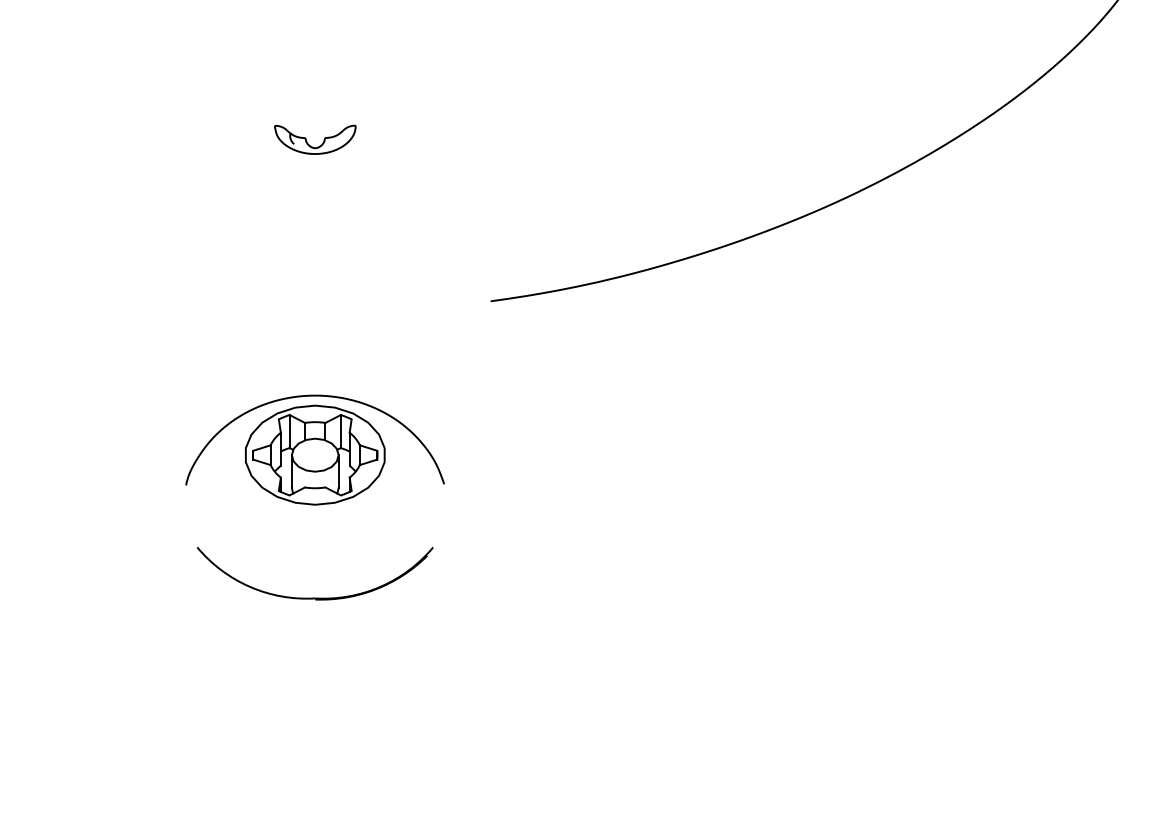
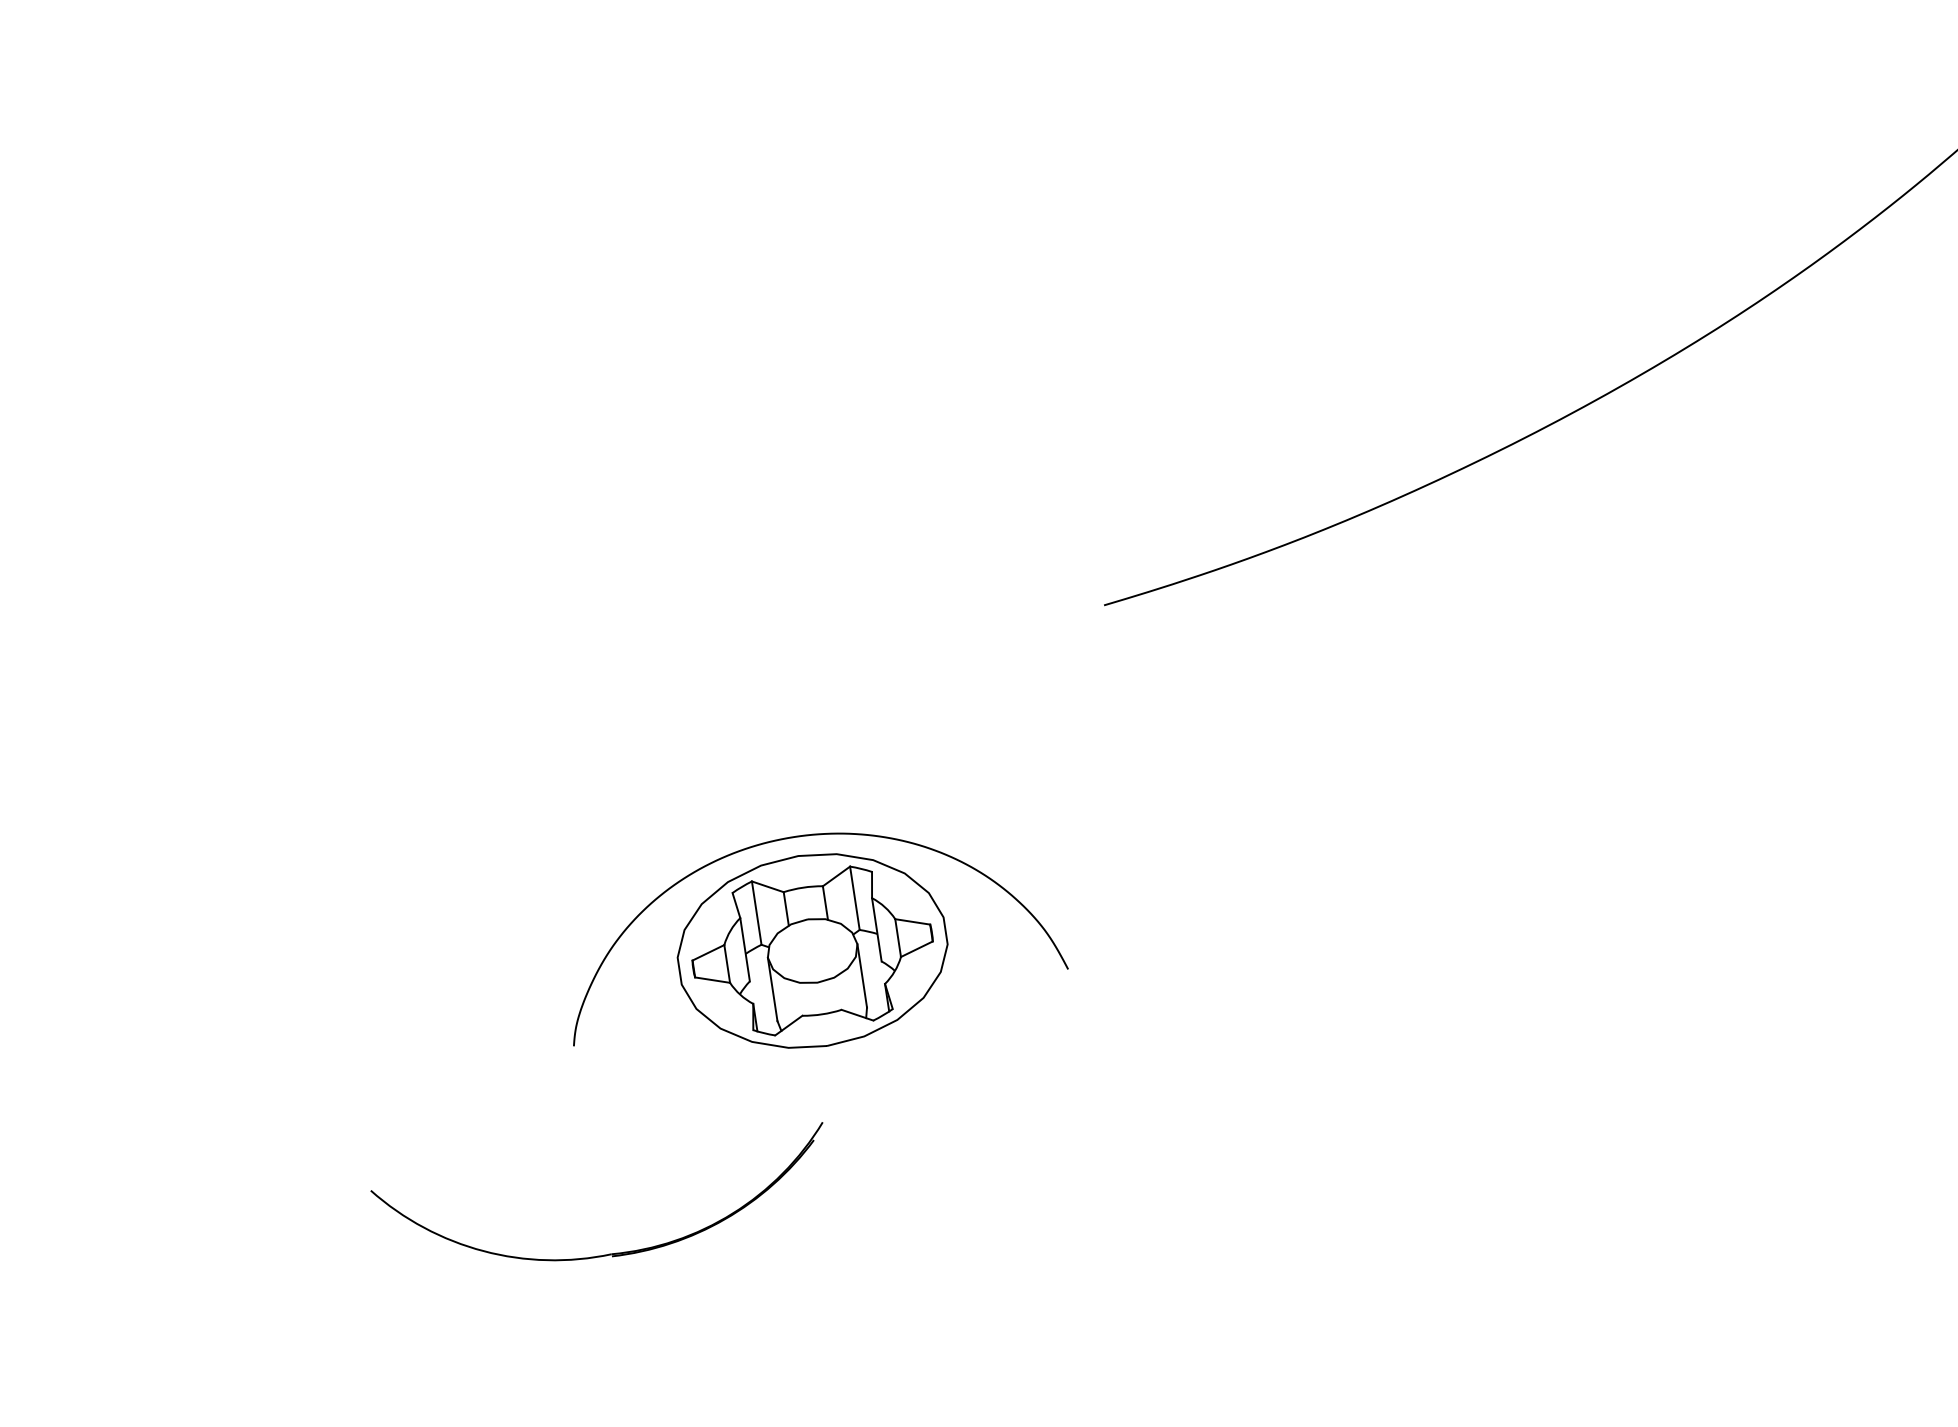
part: (319, 145) -> (731, 356), removed
part: (315, 597) -> (611, 1252), moved

